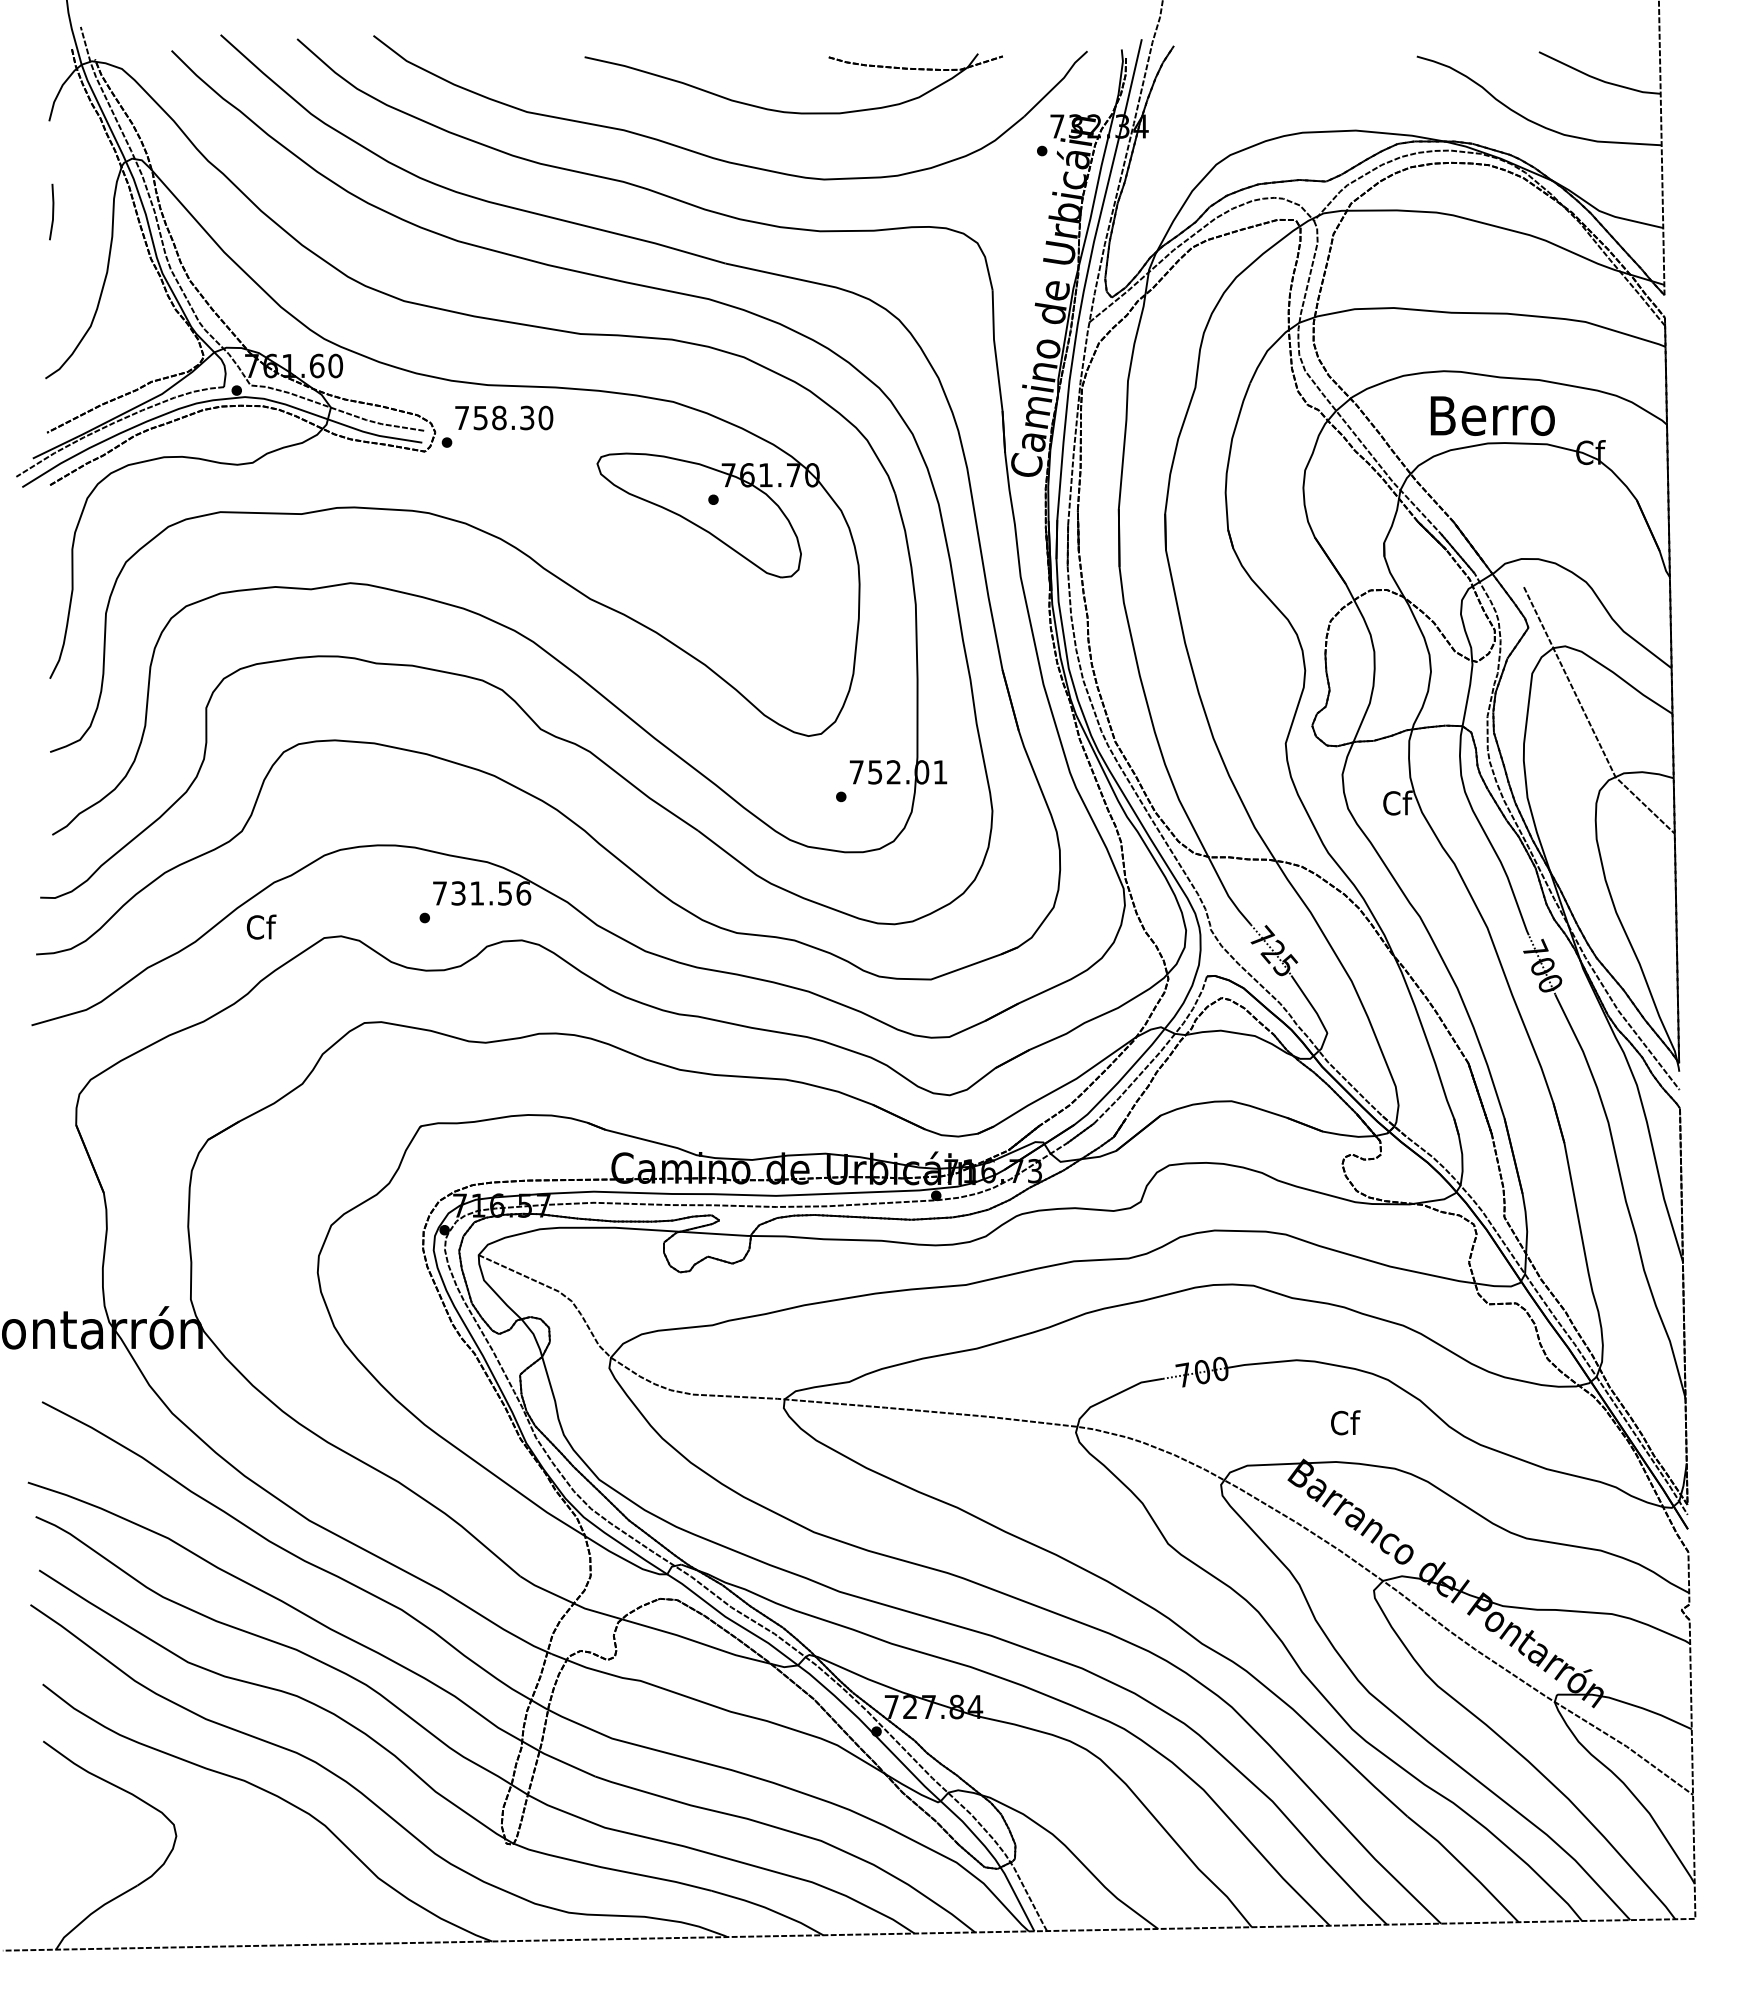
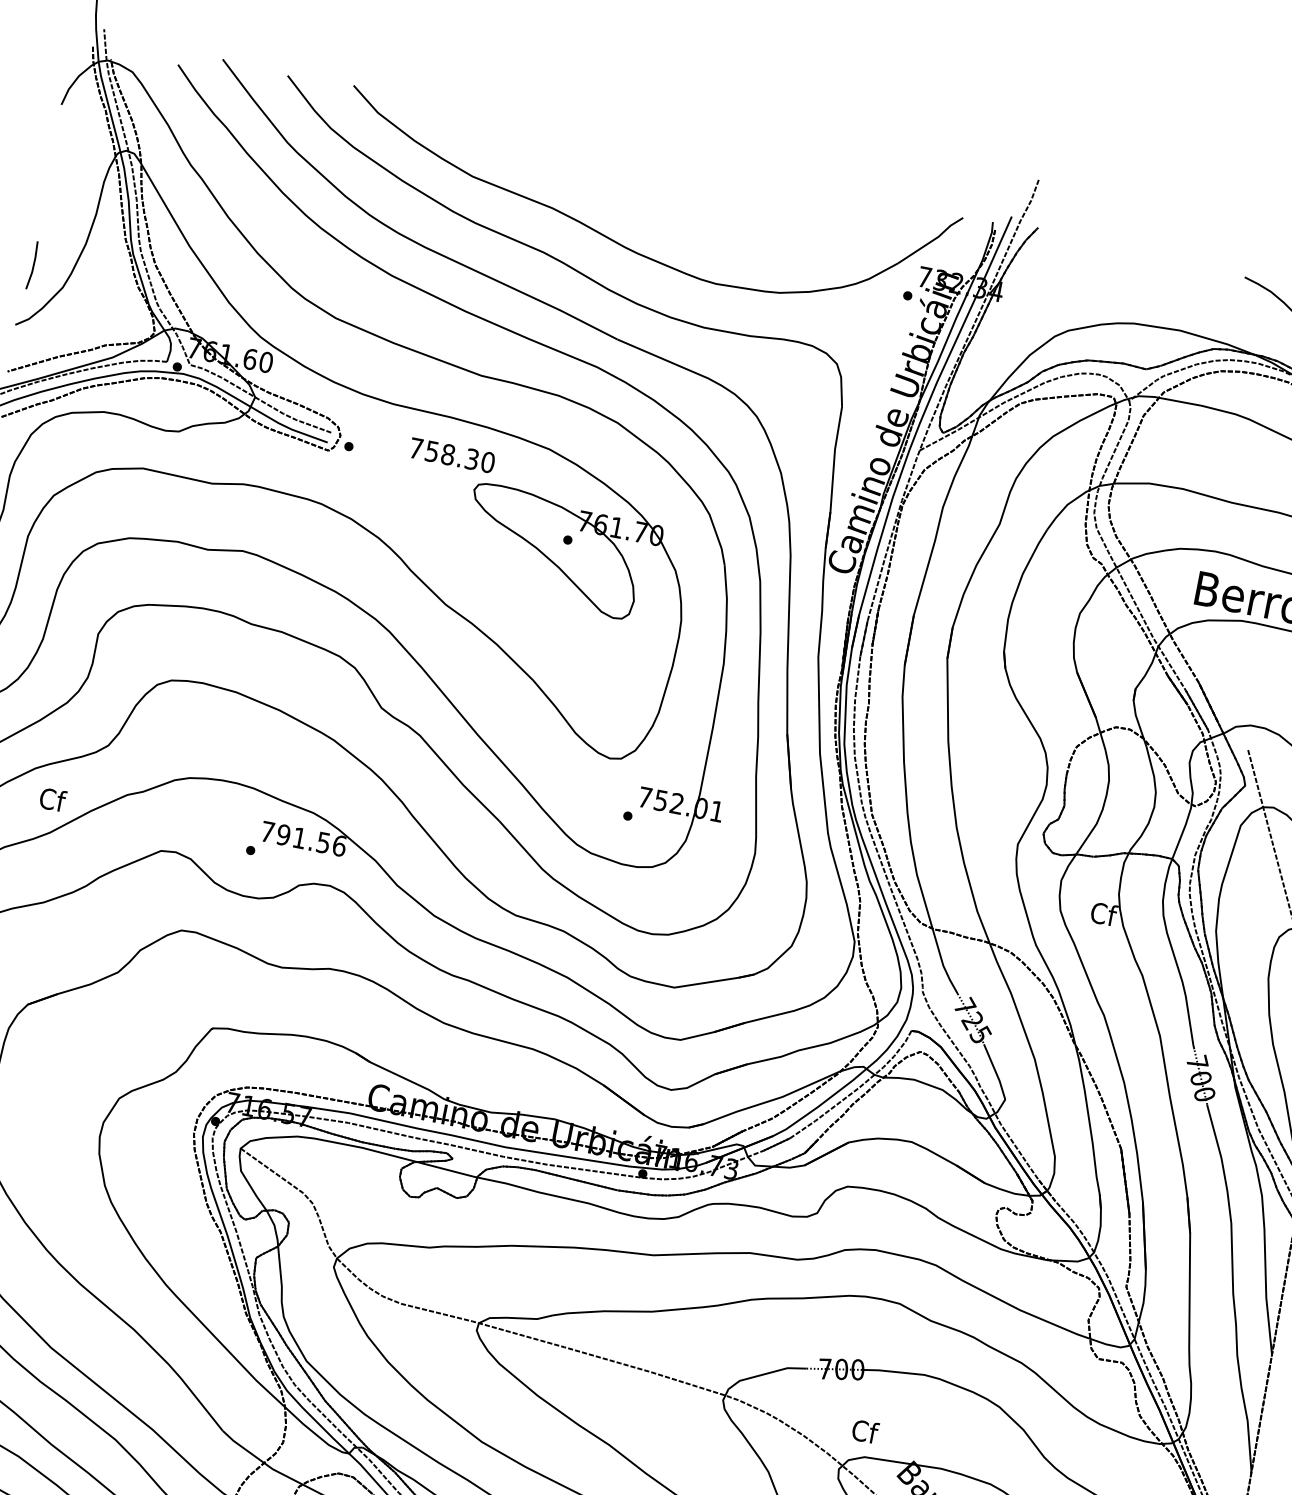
part: (792, 111) -> (700, 220), removed
line: (52, 211) -> (33, 265), moved
text: (504, 417) -> (452, 455), moved
text: (458, 893) -> (283, 835), 731.56 -> 791.56
text: (261, 926) -> (53, 799), moved
text: (1345, 1422) -> (865, 1431), moved

